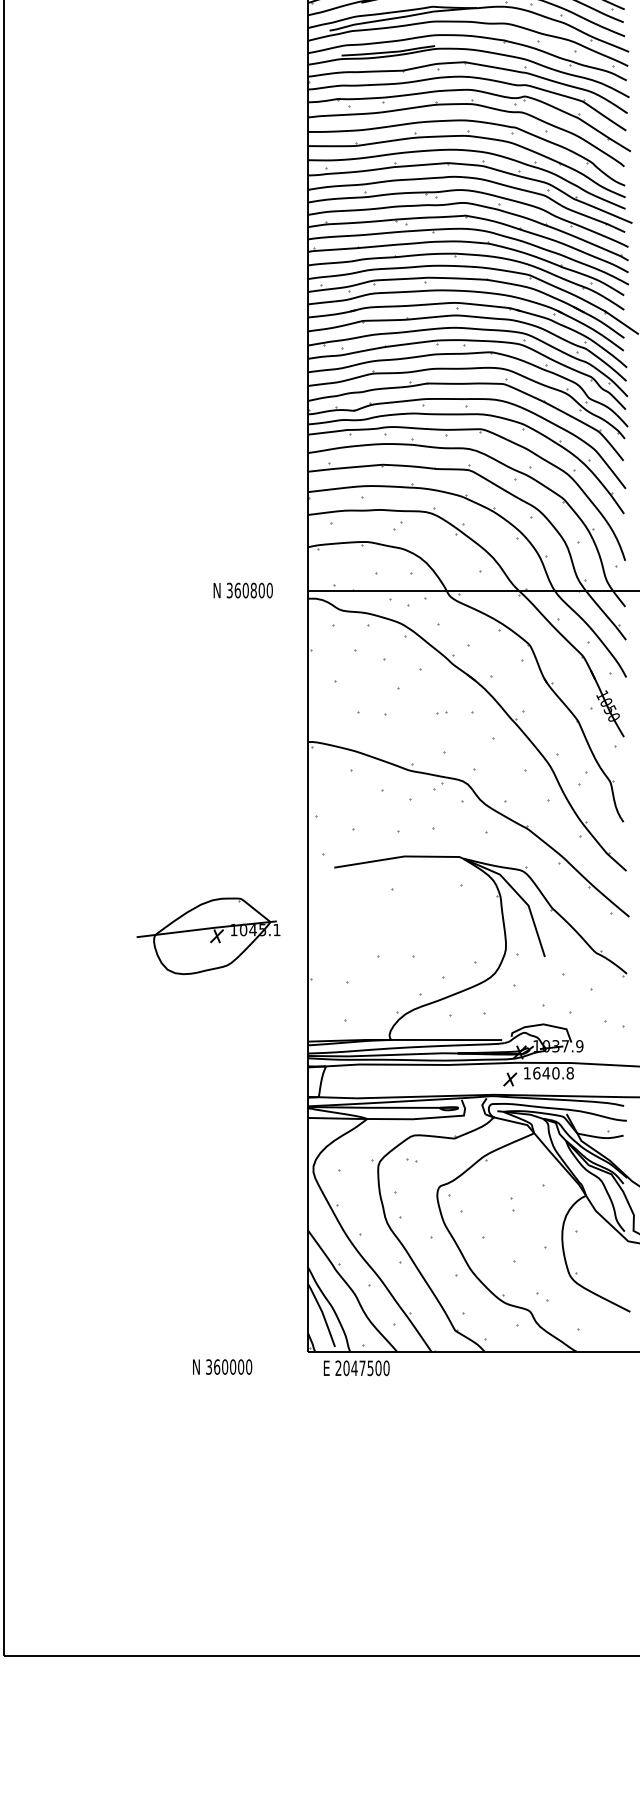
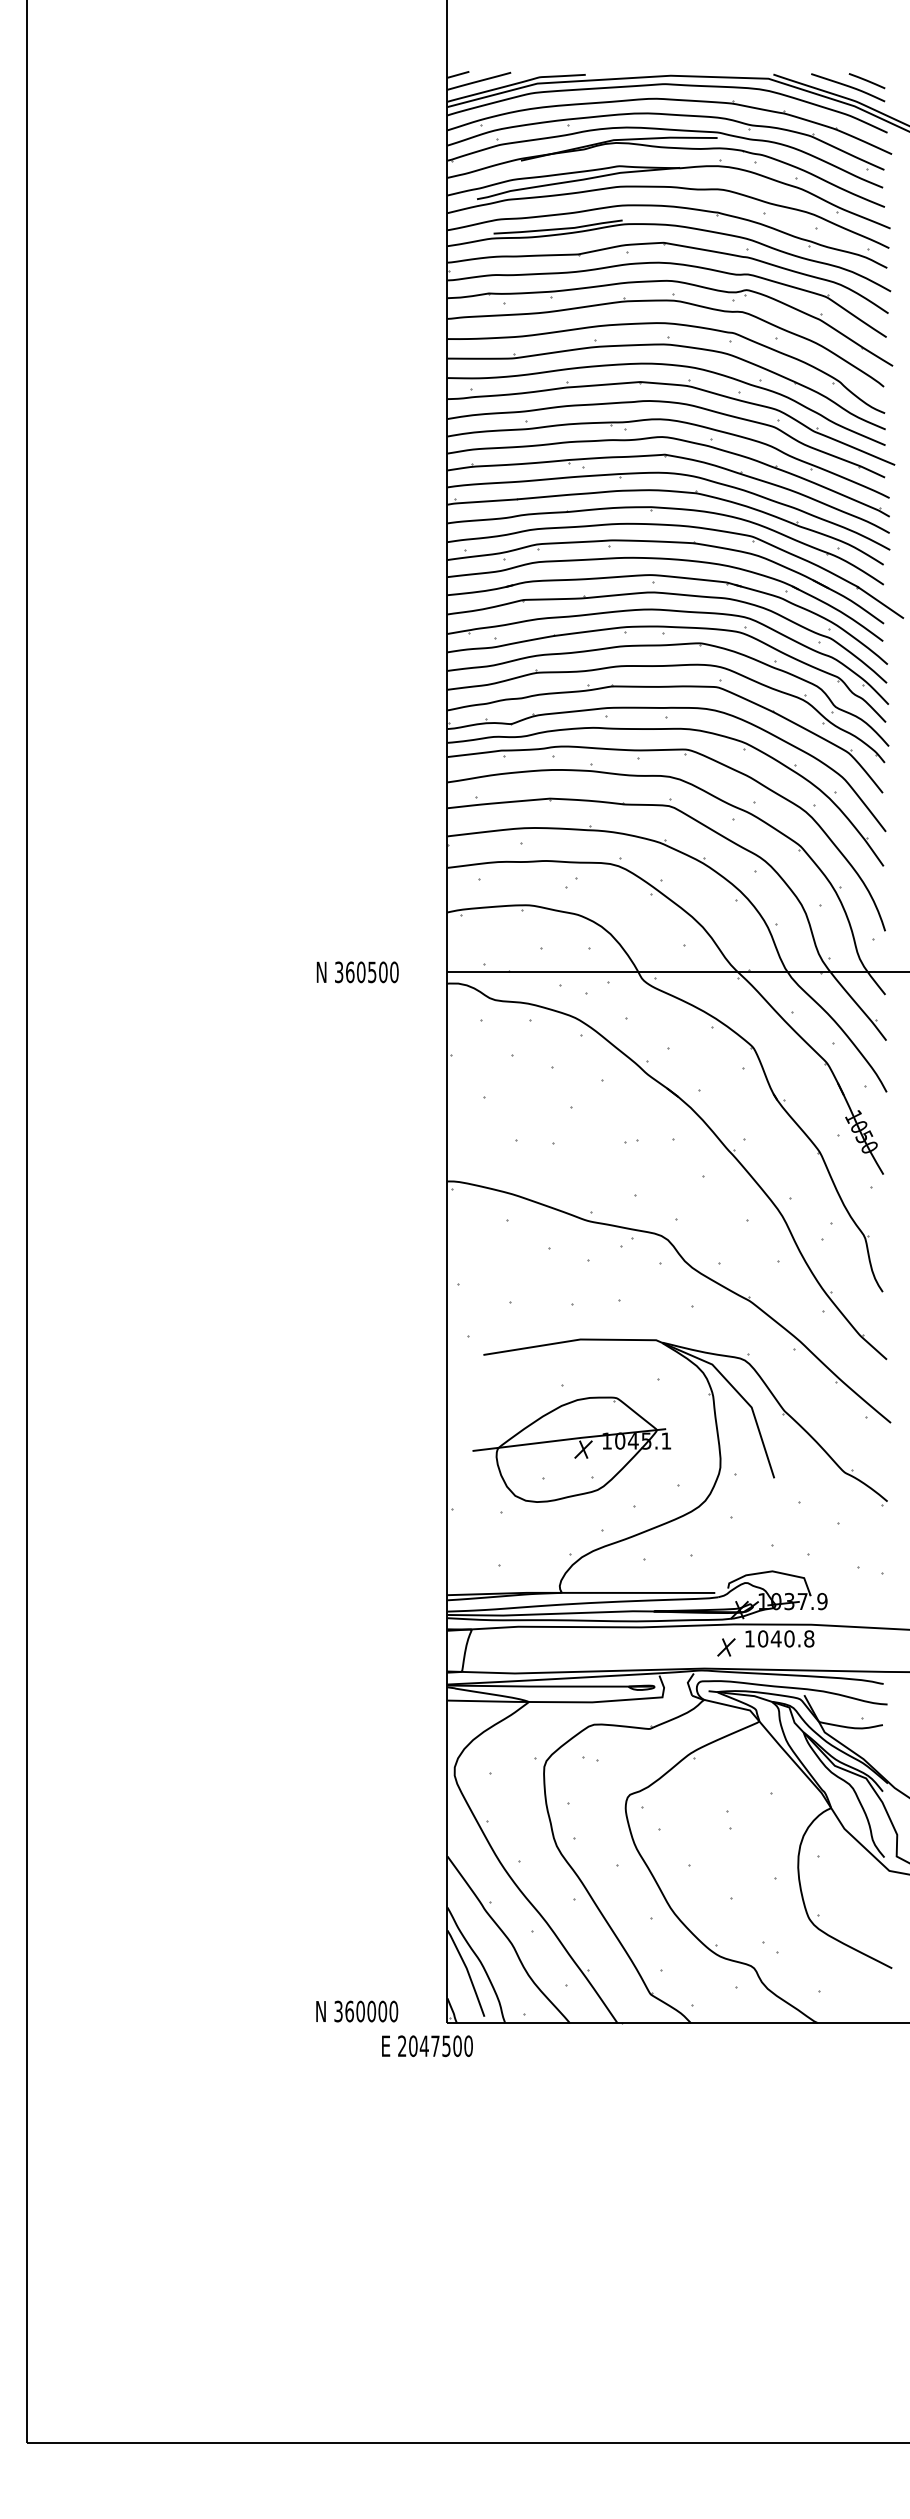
text: (253, 590) -> (372, 972), 360800 -> 360500
part: (208, 936) -> (571, 1449), moved
text: (537, 1073) -> (763, 1638), 1640.8 -> 1040.8
text: (222, 1367) -> (357, 2011), moved
text: (356, 1368) -> (427, 2046), moved

